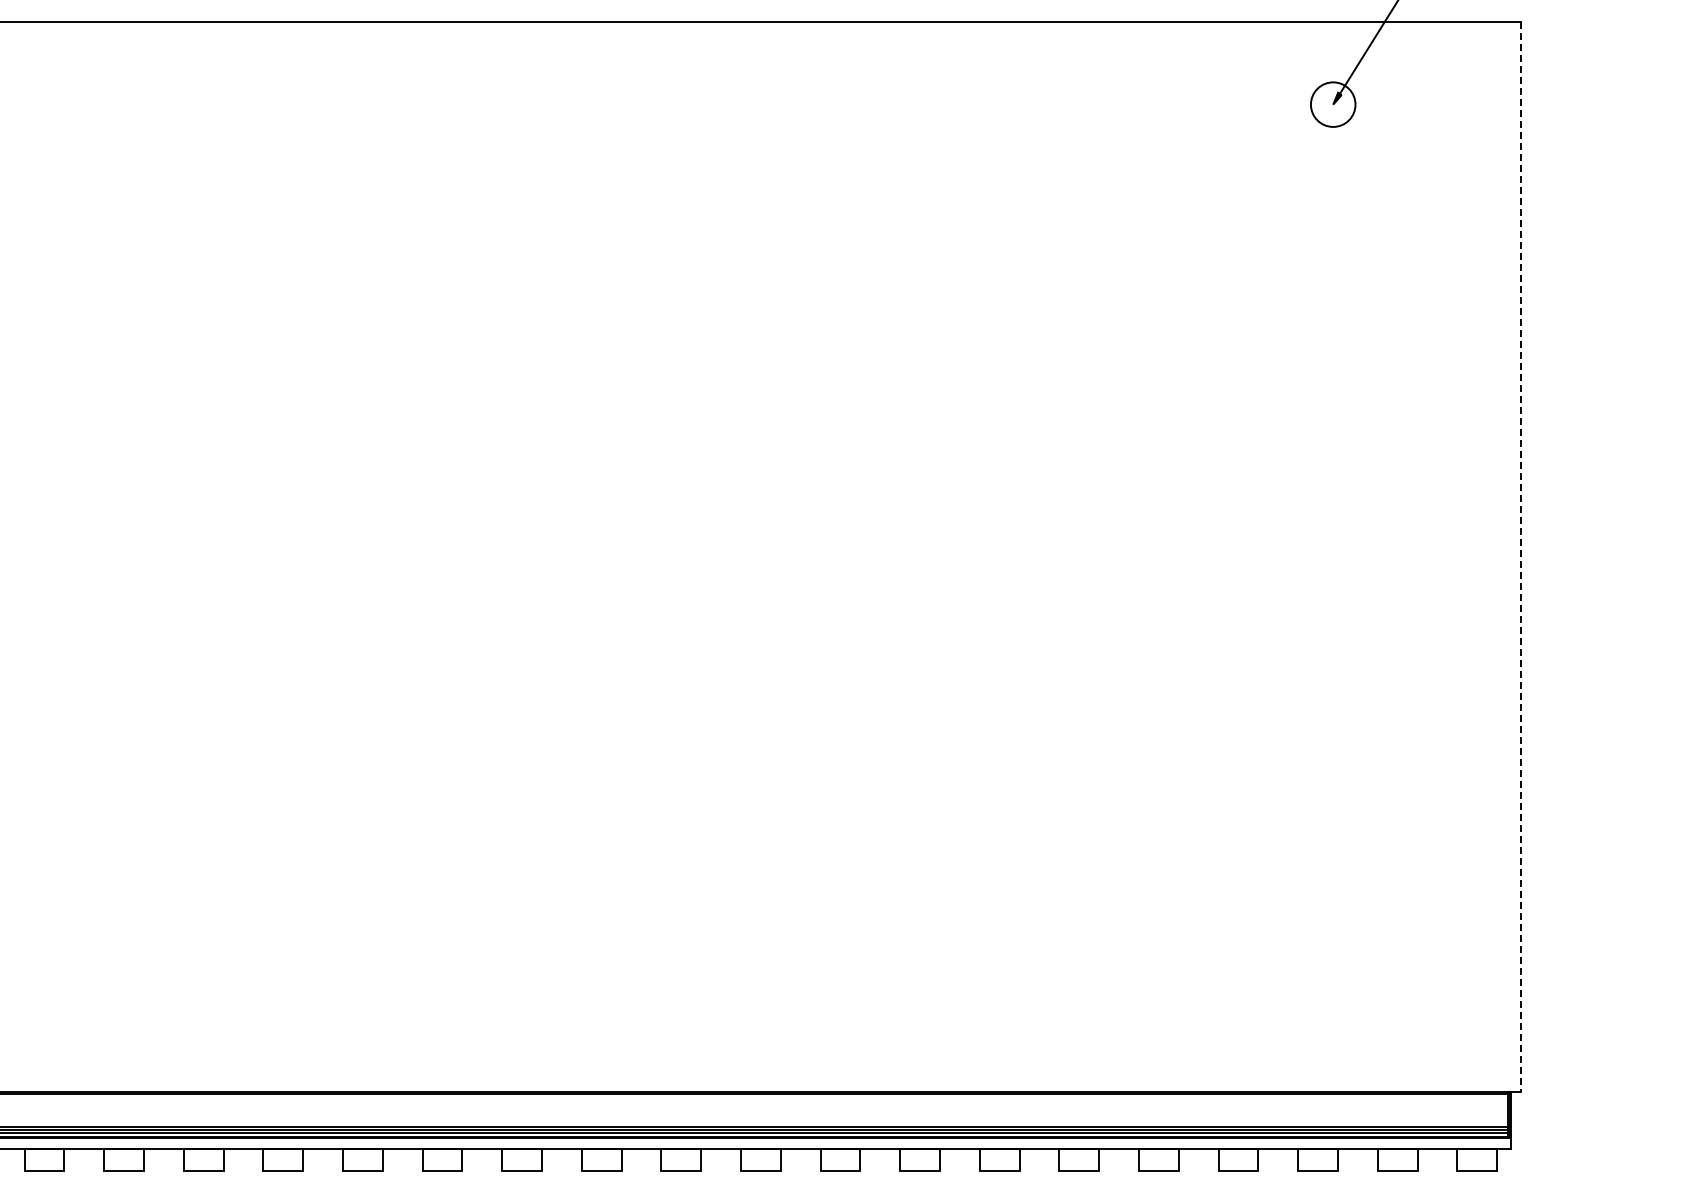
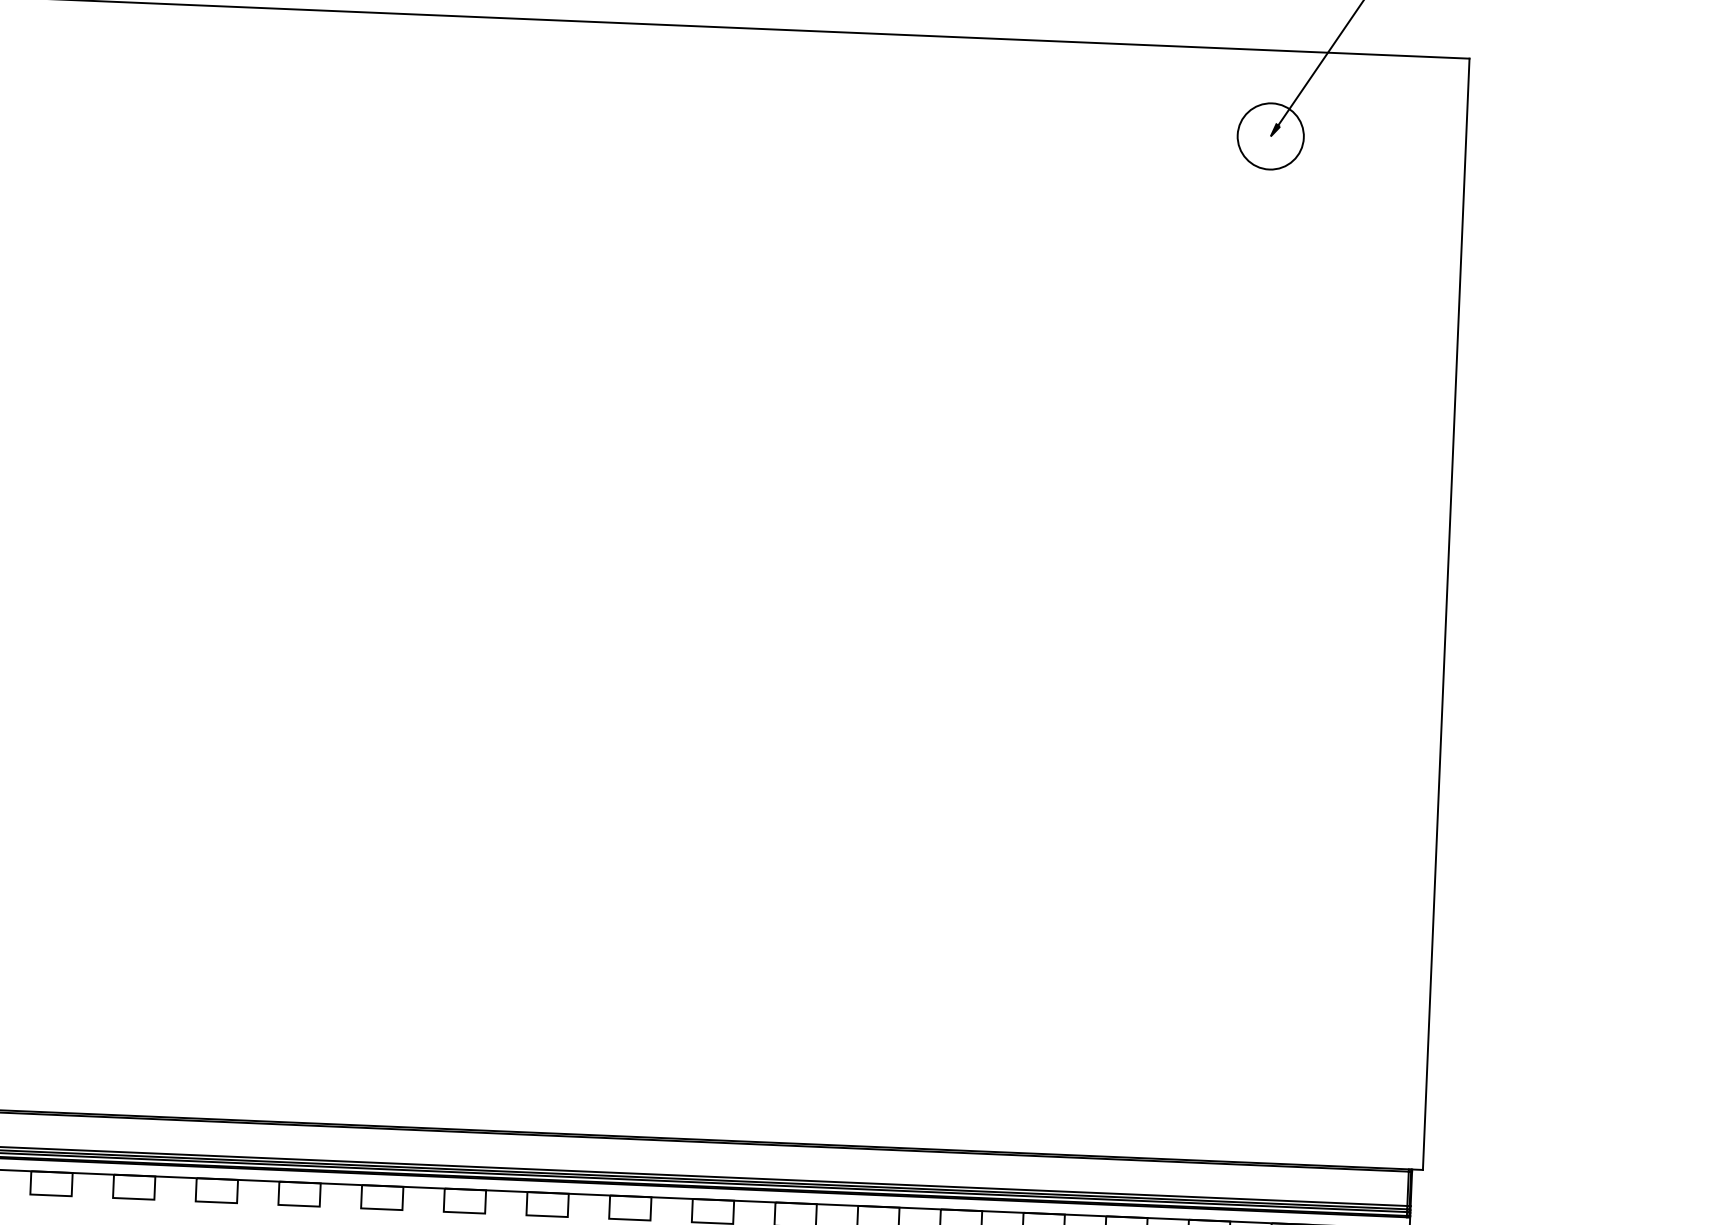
circle: (1333, 104) -> (1271, 136), size x1.43
line: (1521, 556) -> (1446, 614), dashed -> solid

